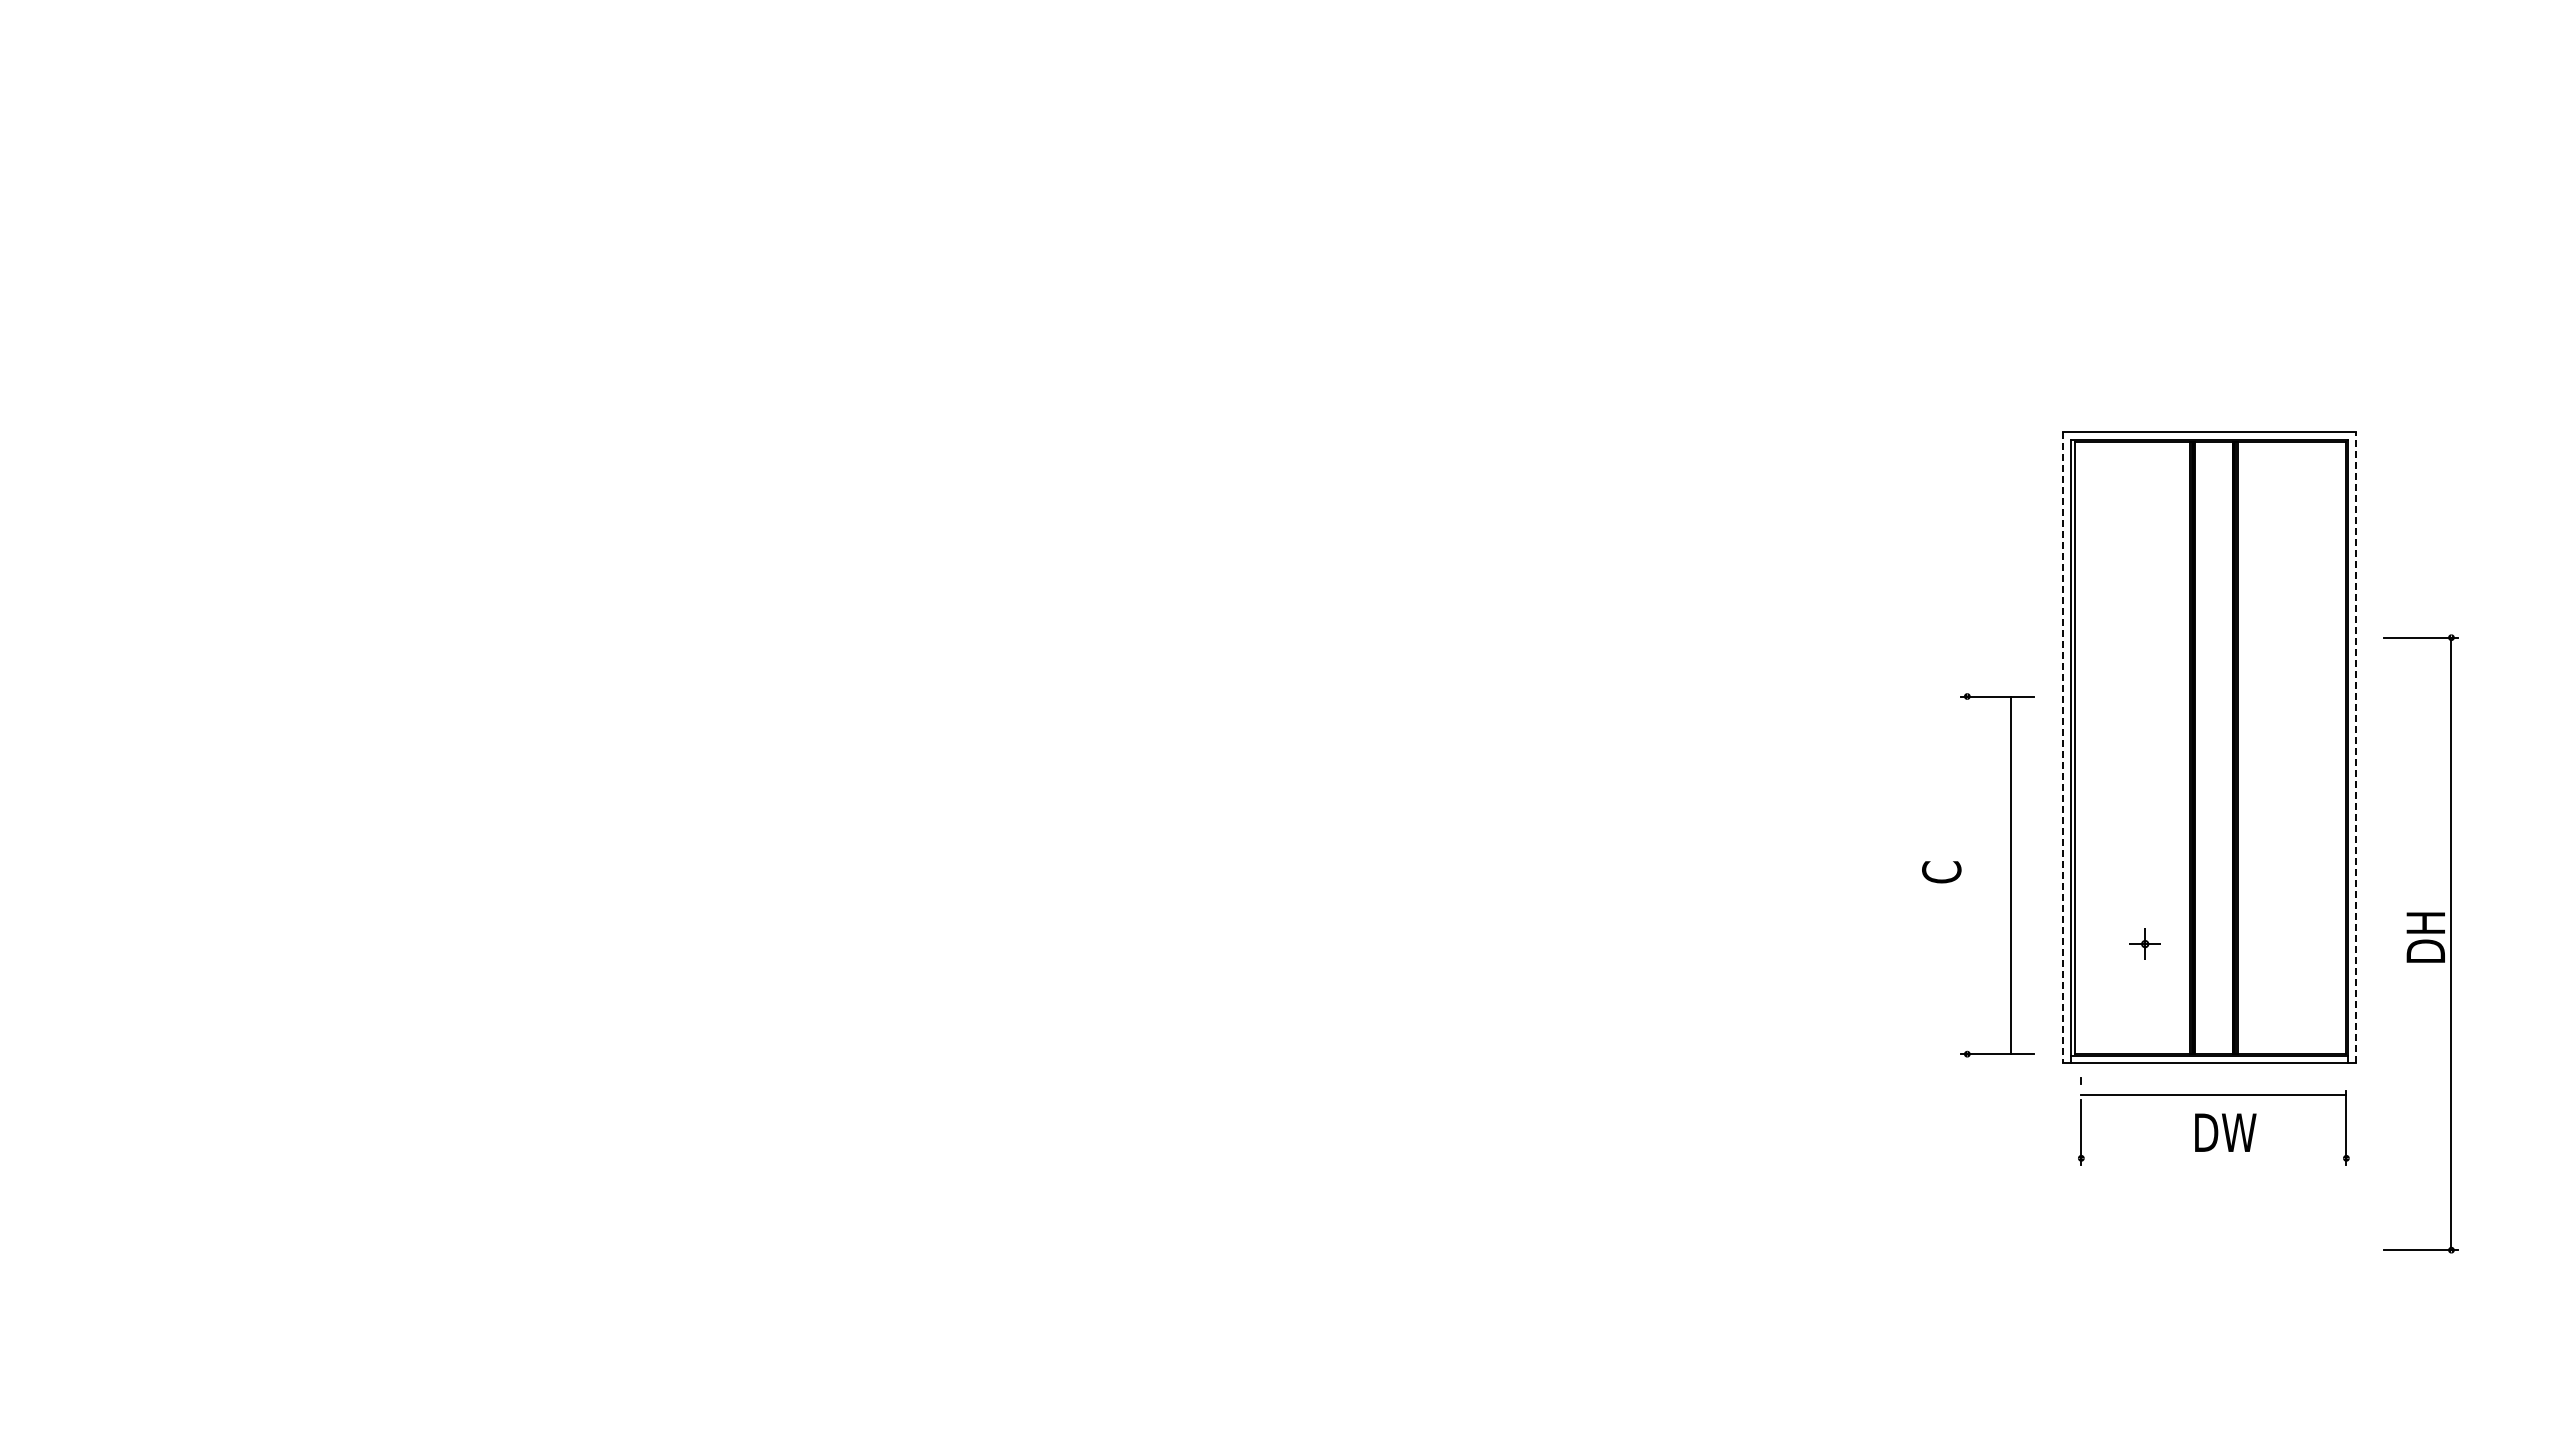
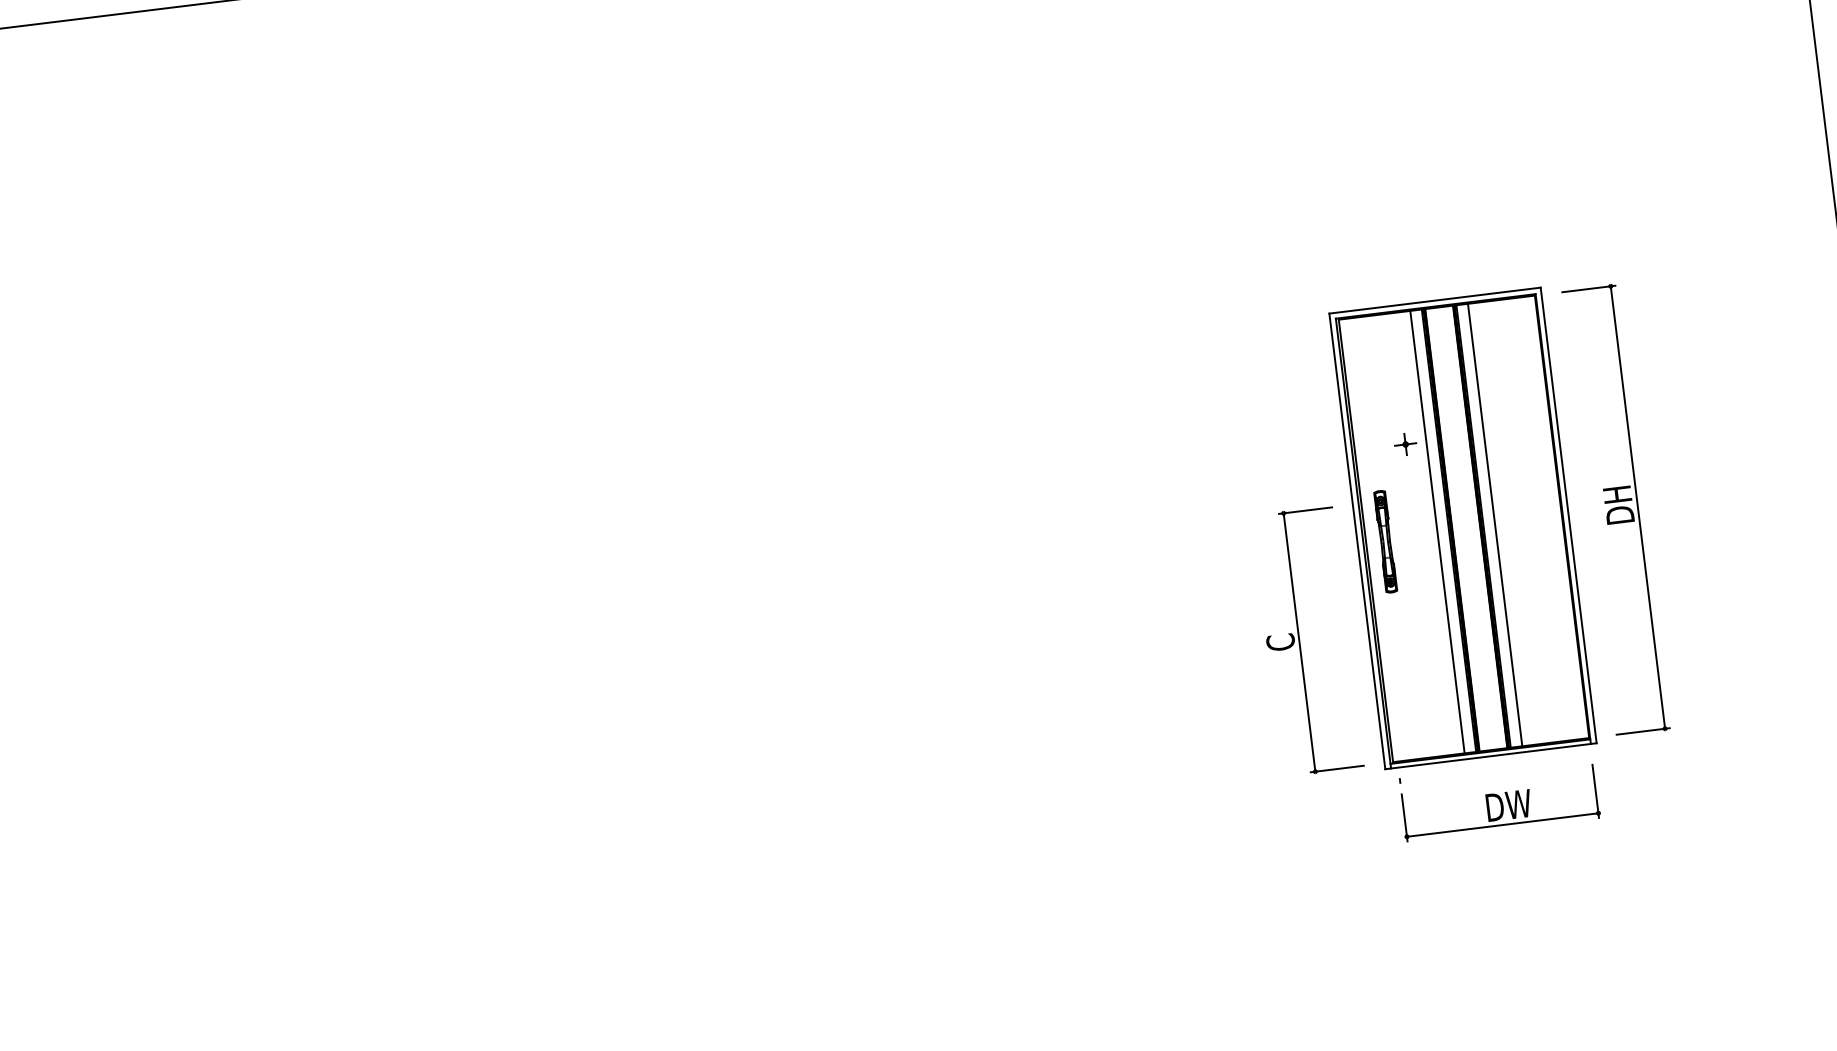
line: (2355, 746) -> (1568, 514), dashed -> solid
line: (2063, 747) -> (1357, 541), dashed -> solid
line: (2173, 747) -> (1437, 531), added
line: (2253, 747) -> (1494, 524), added
part: (2101, 752) -> (1385, 541), added
line: (2011, 875) -> (1299, 642), moved
part: (2144, 943) -> (1405, 444), moved
part: (2420, 943) -> (1615, 509), moved
line: (2213, 1095) -> (1502, 825), moved

